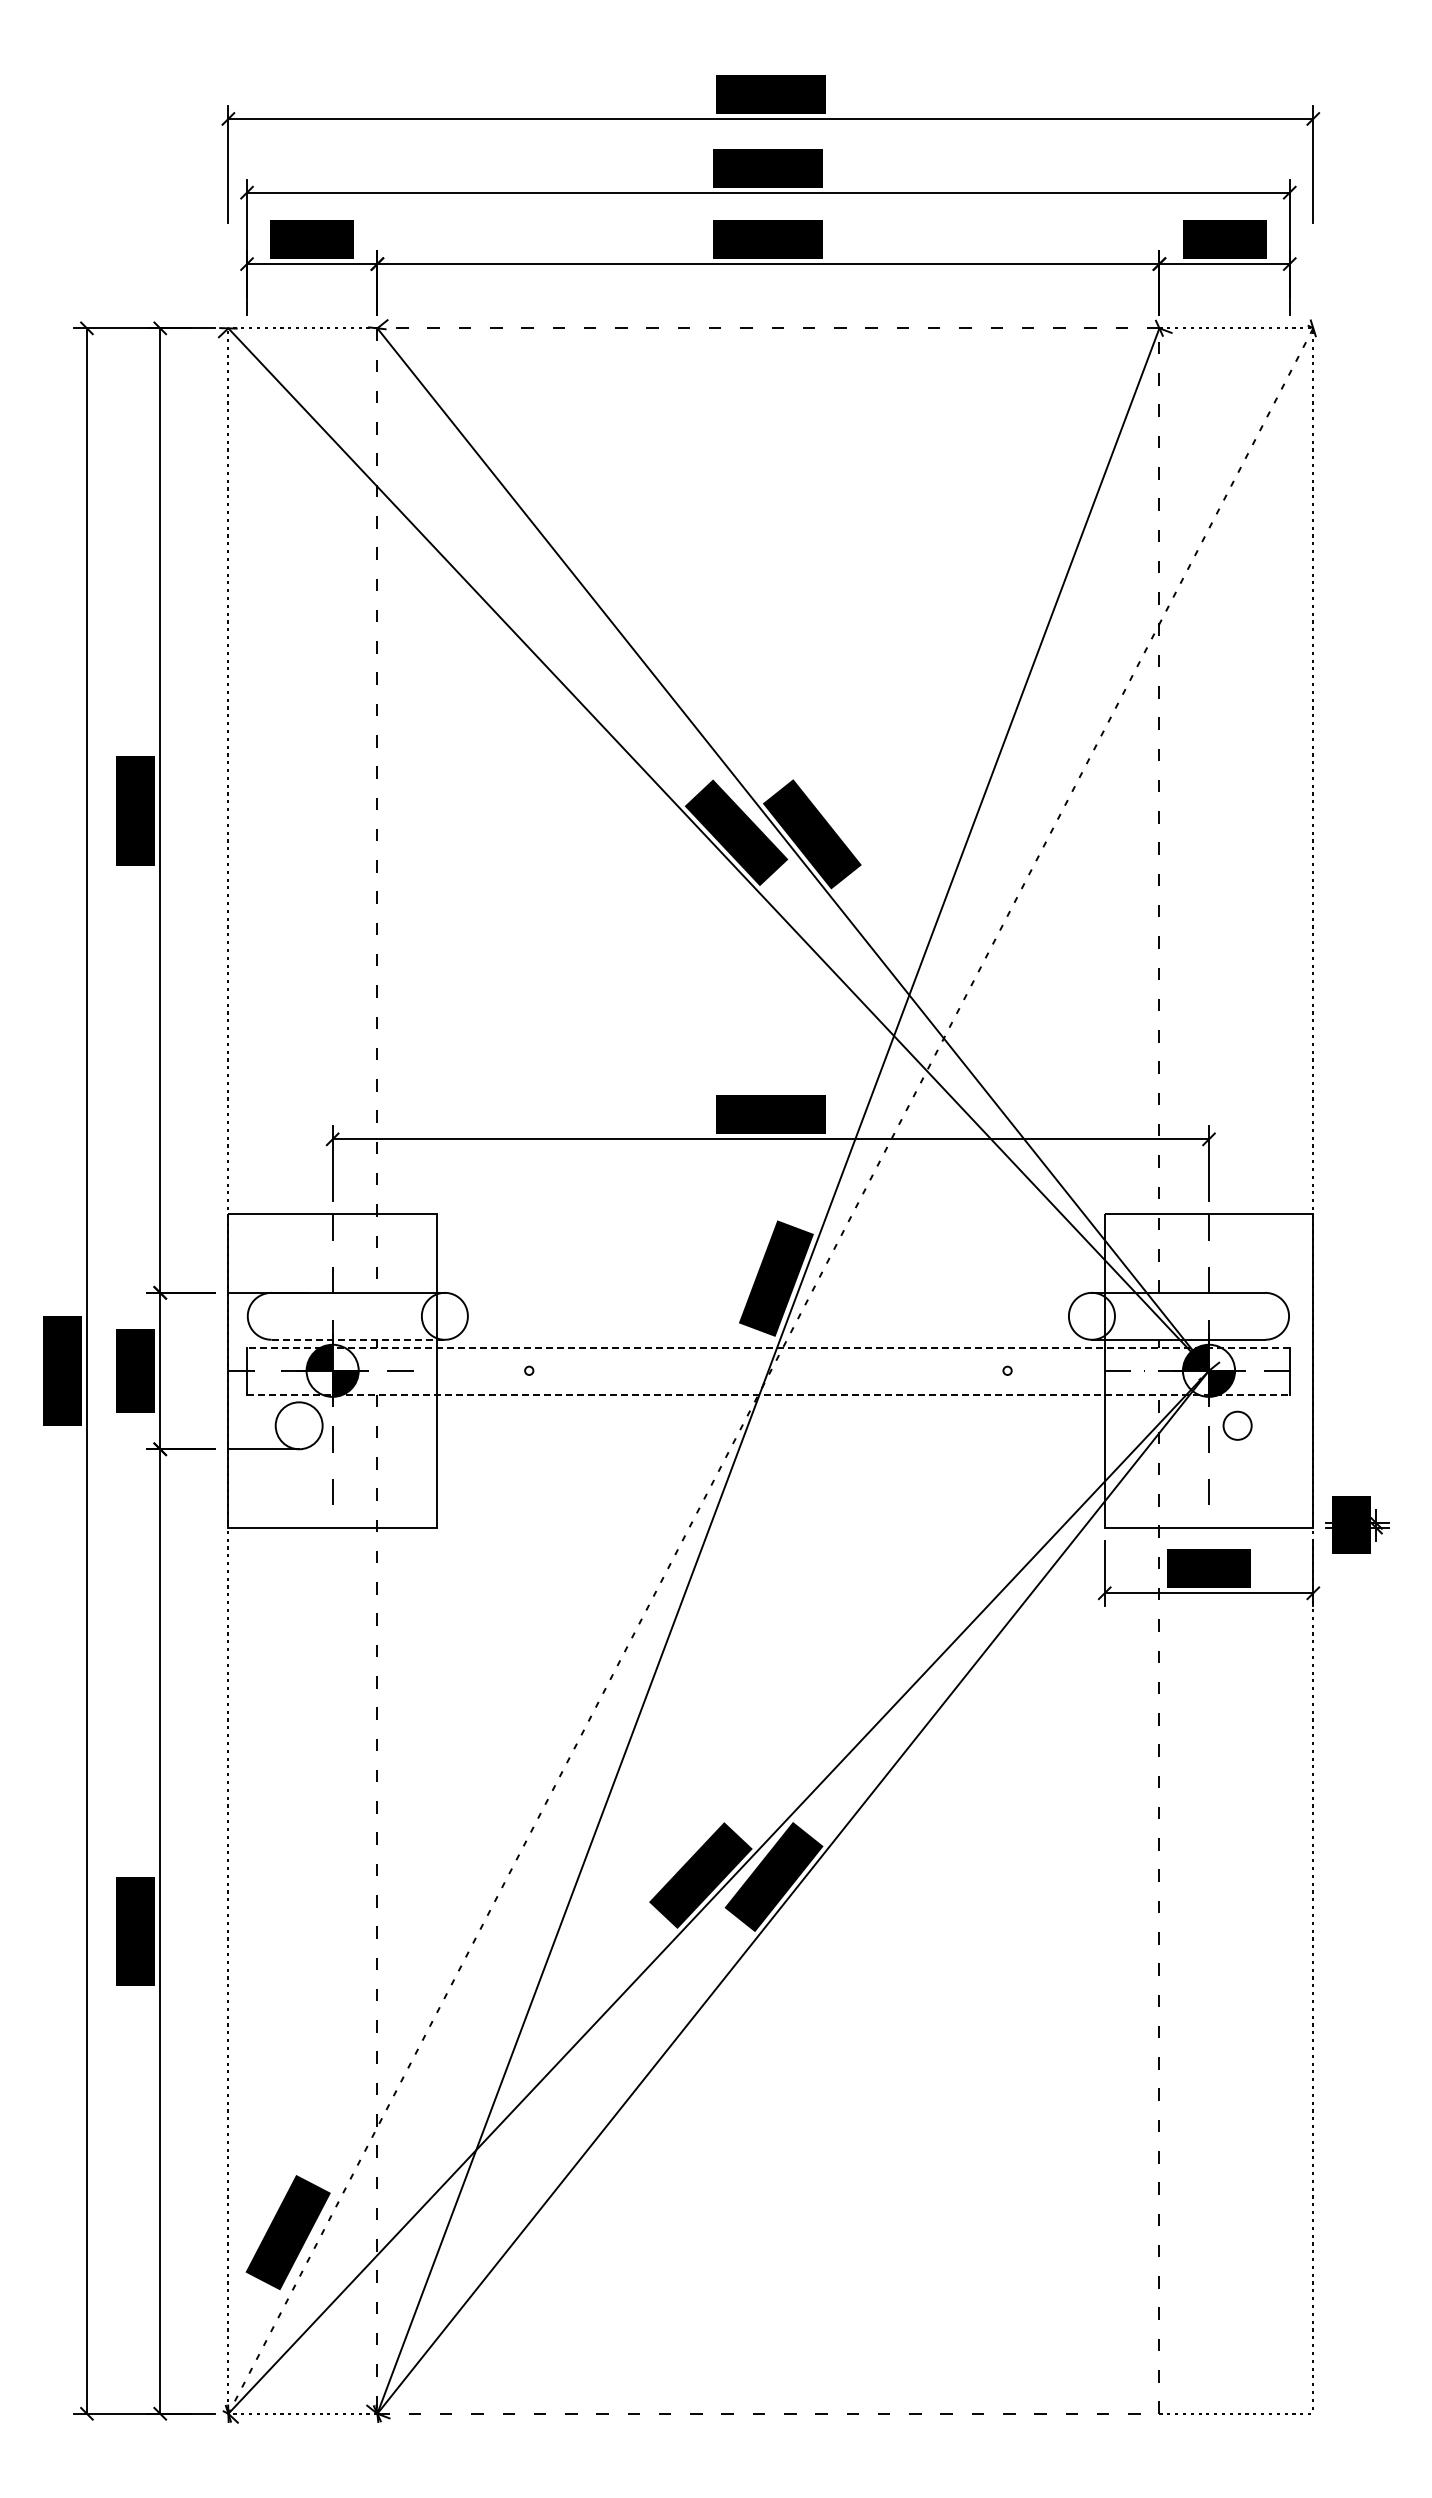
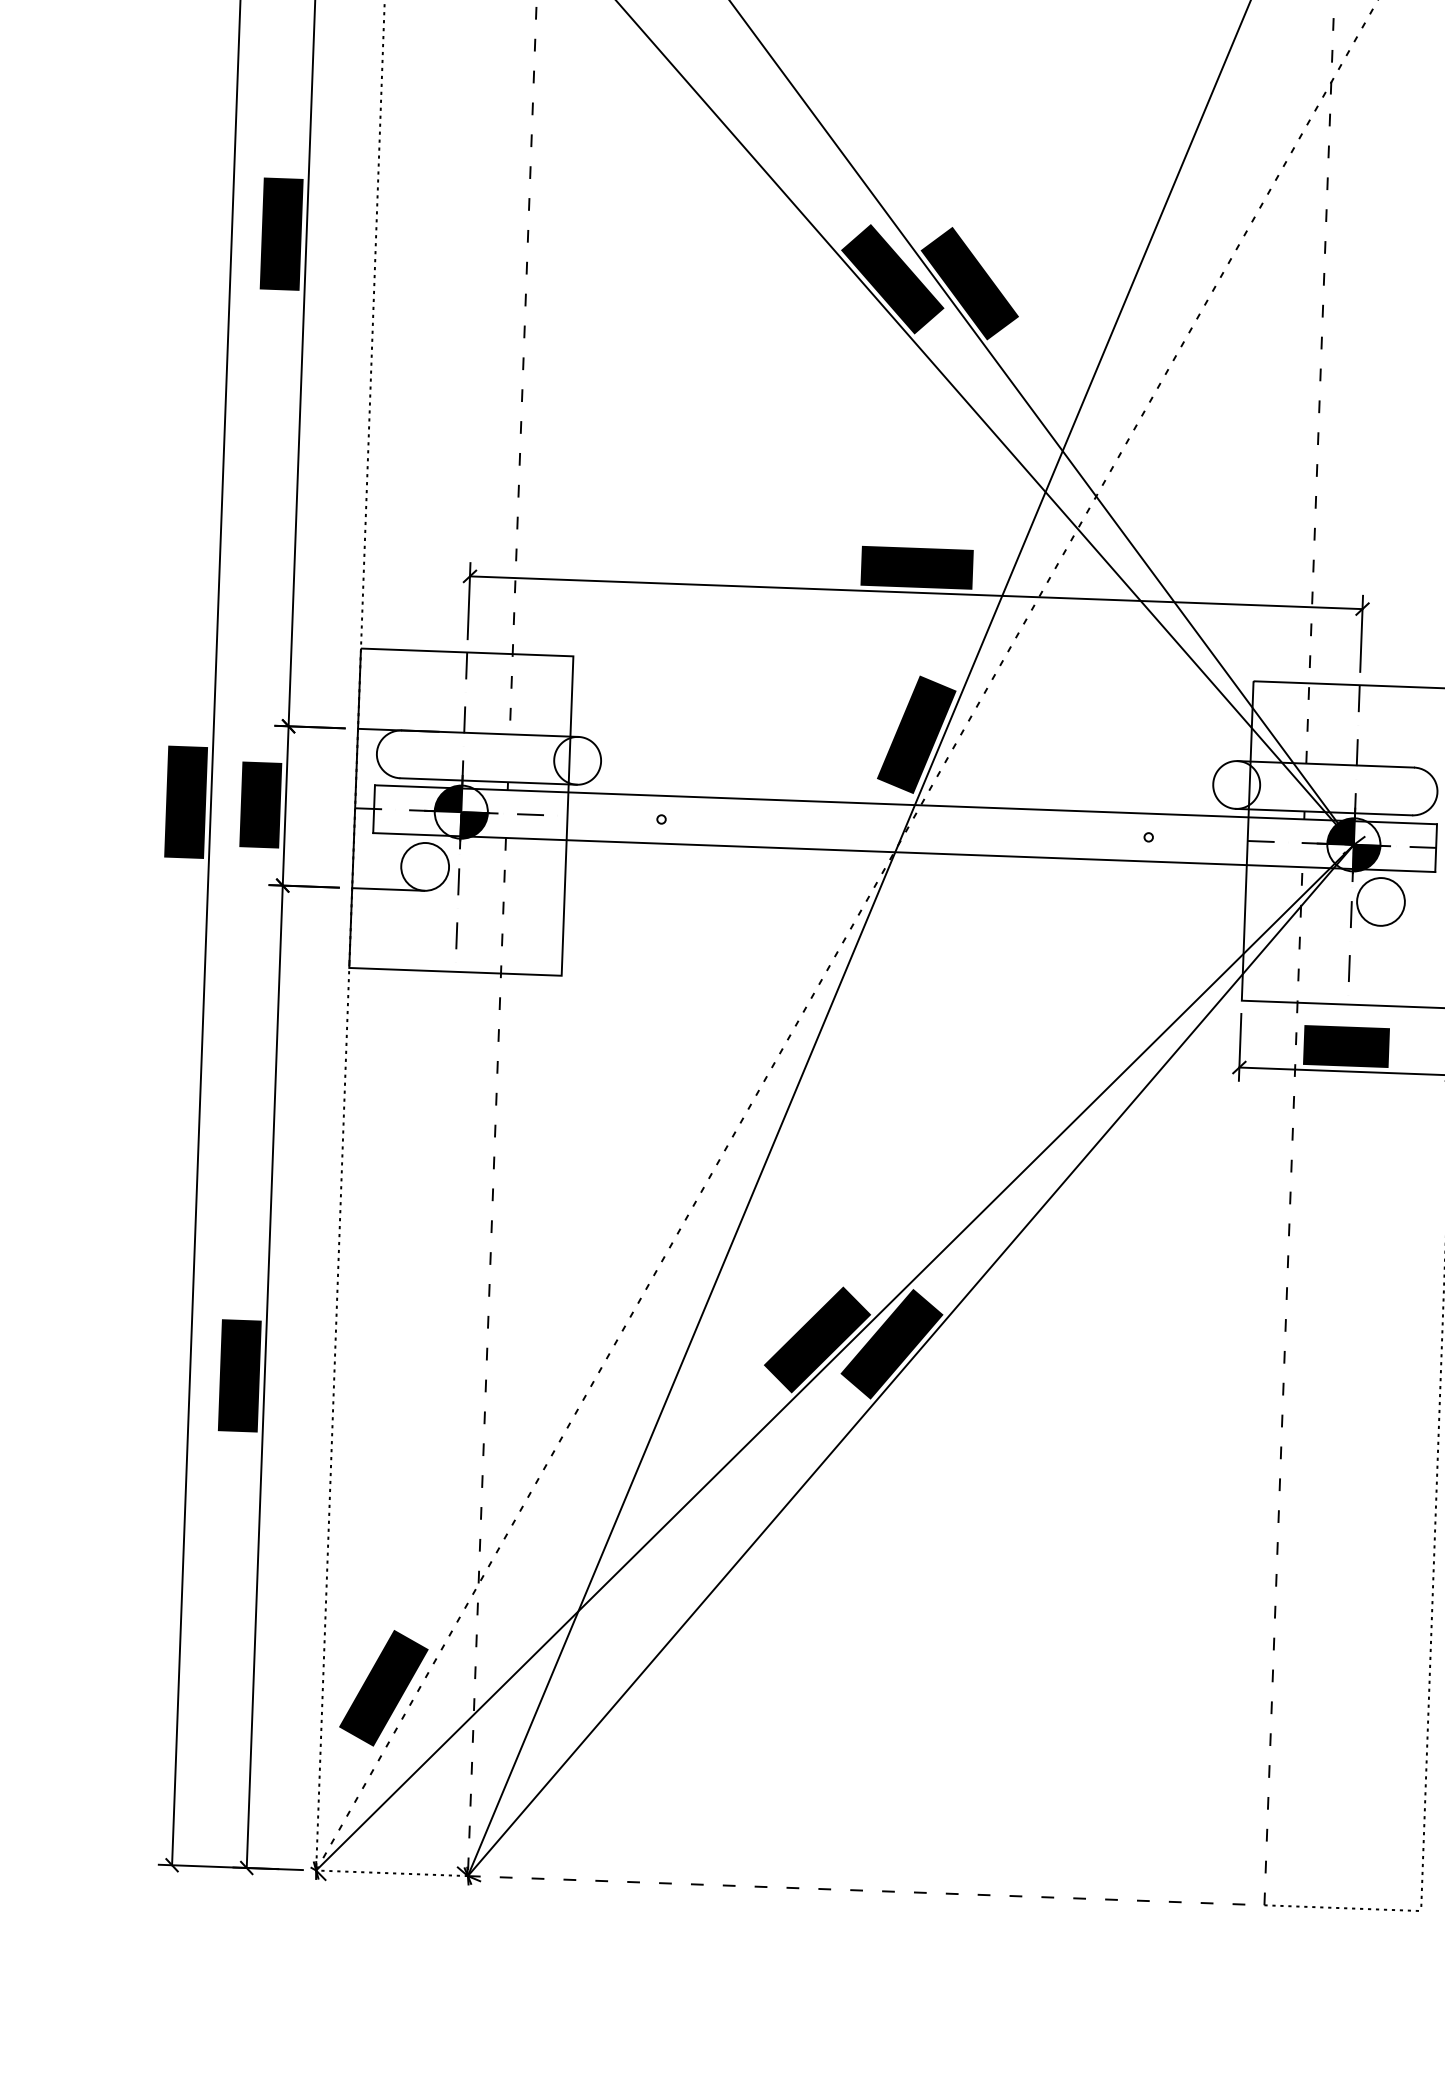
line: (358, 1339) -> (488, 781), dashed -> solid
line: (767, 1347) -> (905, 804), dashed -> solid
line: (768, 1394) -> (904, 852), dashed -> solid
circle: (1237, 1425) -> (1380, 901), size x1.67

